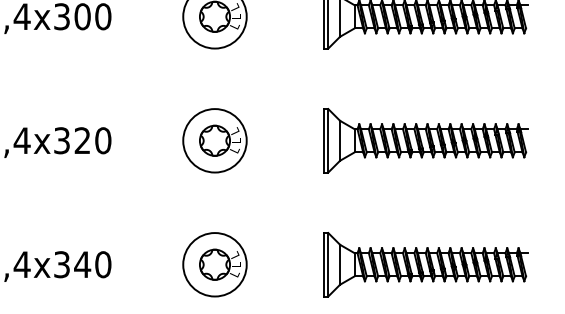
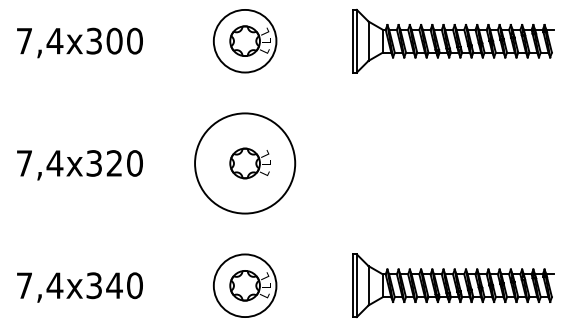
circle: (214, 140) -> (244, 163), size x1.6
part: (426, 140) -> (453, 163), removed

